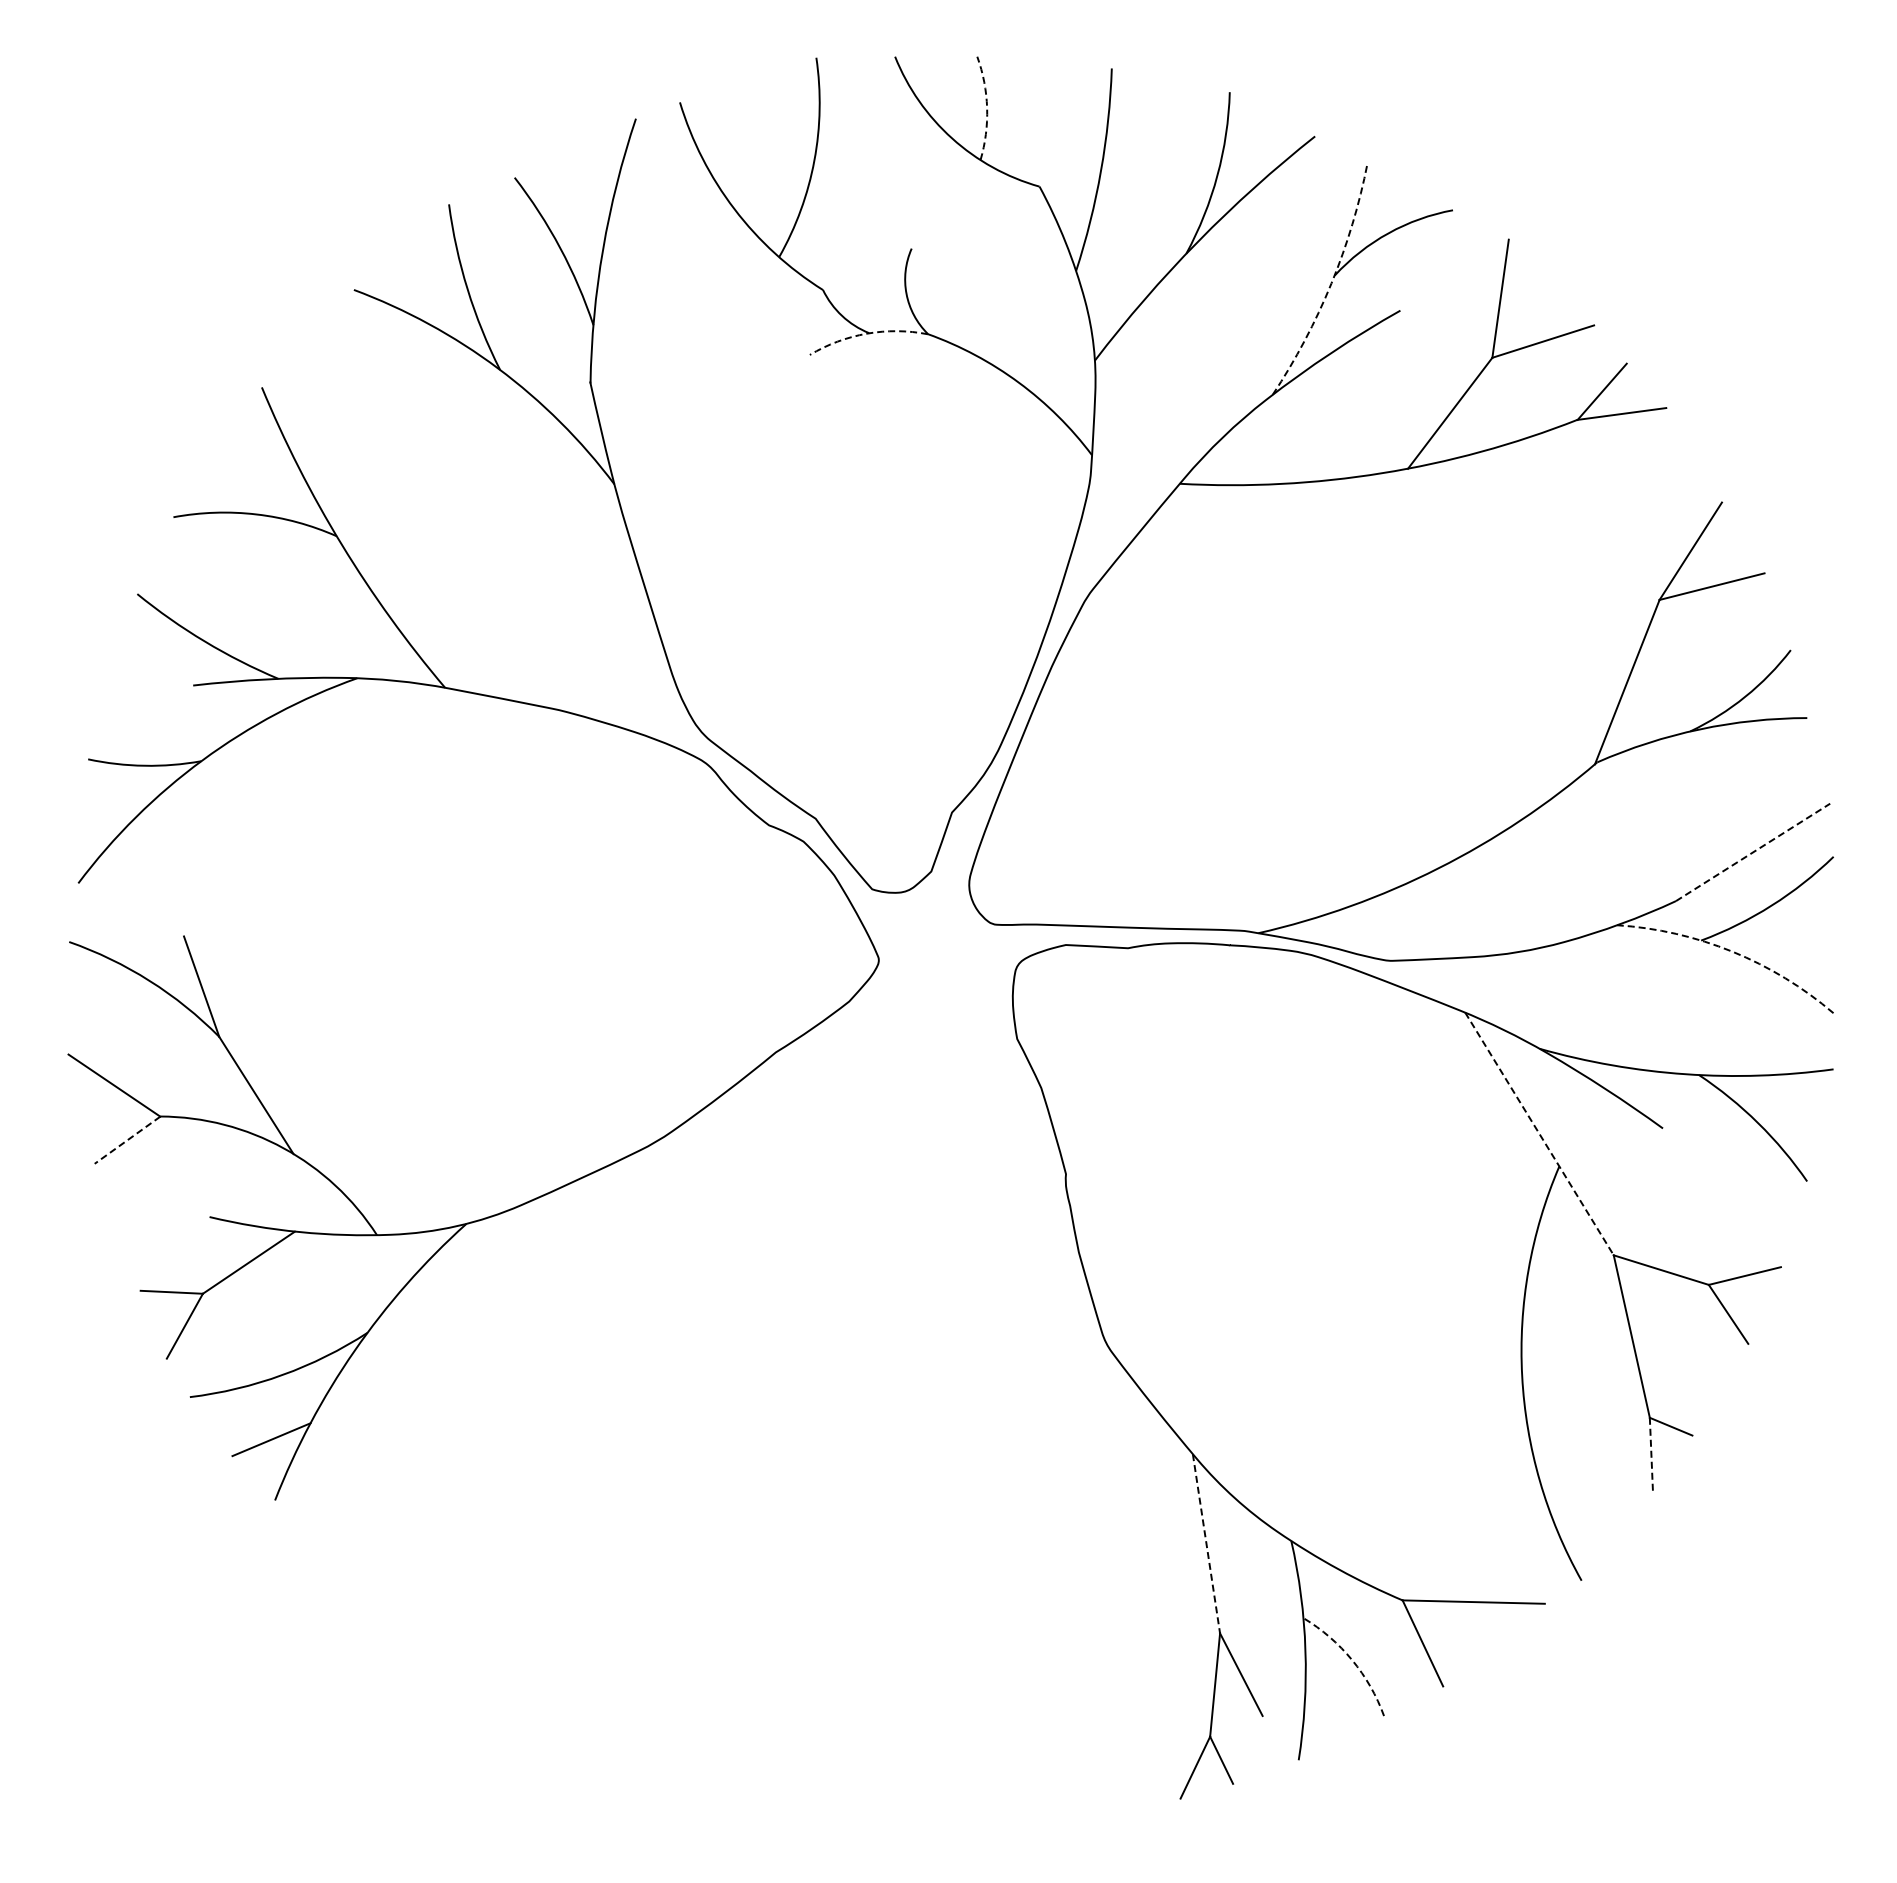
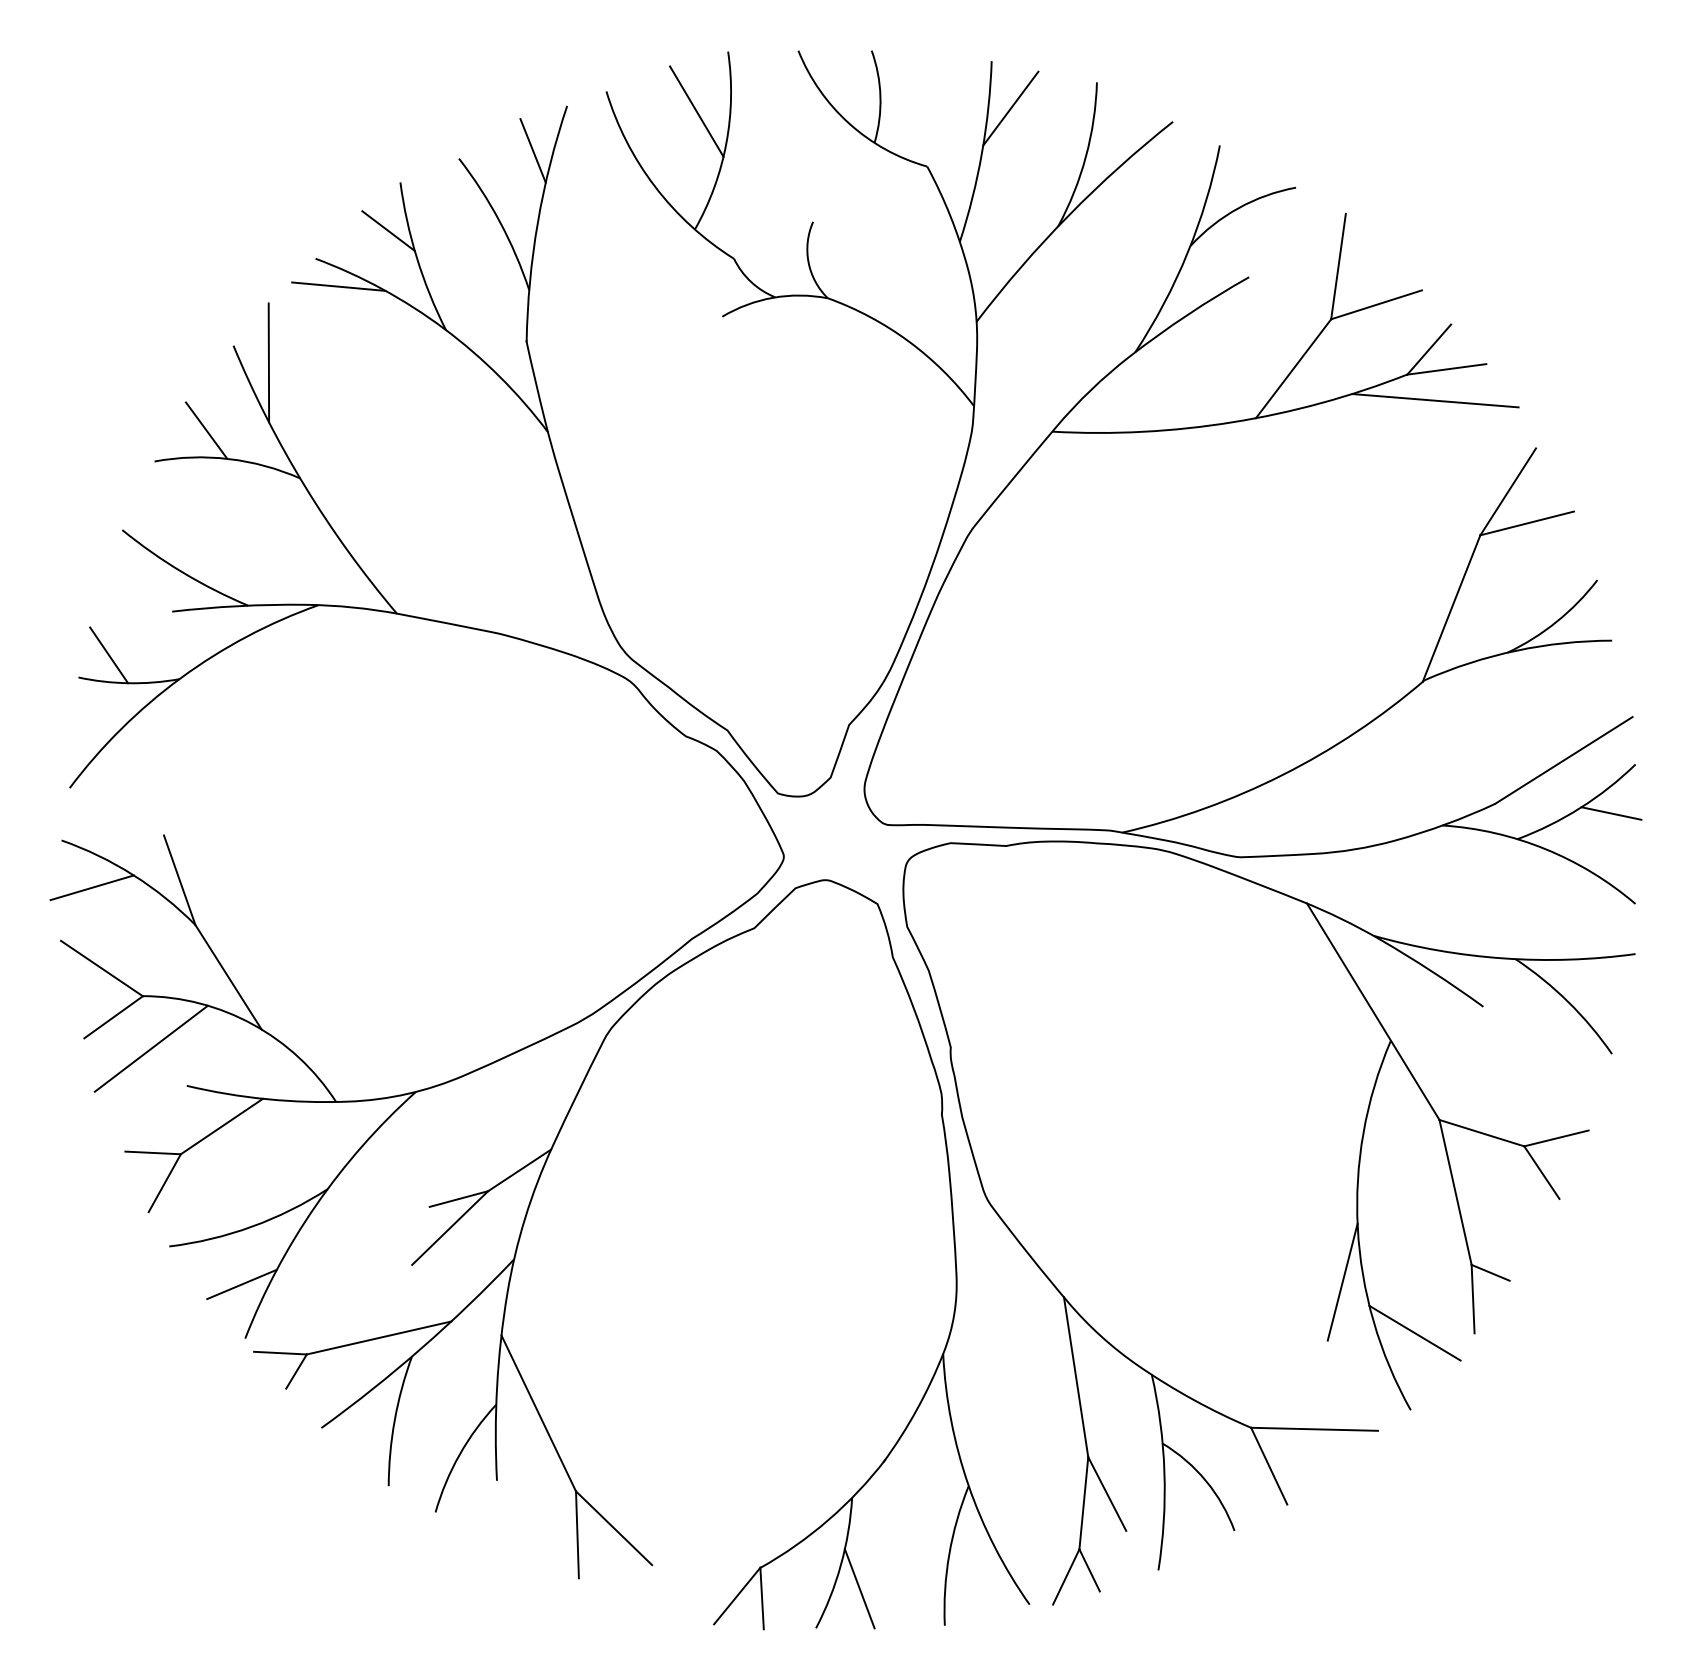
arc: (987, 108) -> (880, 96), dashed -> solid
line: (1133, 121) -> (1011, 108), added
line: (781, 124) -> (697, 111), added
line: (597, 168) -> (532, 150), added
line: (435, 258) -> (388, 230), added
arc: (1331, 283) -> (1187, 252), dashed -> solid
line: (379, 321) -> (338, 286), added
arc: (867, 333) -> (773, 297), dashed -> solid
line: (301, 406) -> (268, 362), added
line: (1609, 448) -> (1435, 400), added
line: (231, 482) -> (206, 430), added
line: (122, 734) -> (109, 655), added
line: (1753, 852) -> (1564, 760), dashed -> solid
line: (1806, 911) -> (1611, 813), added
arc: (1732, 951) -> (1545, 848), dashed -> solid
line: (103, 994) -> (92, 887), added
line: (1539, 1134) -> (1373, 1012), dashed -> solid
line: (127, 1140) -> (113, 1017), dashed -> solid
line: (169, 1175) -> (151, 1048), added
part: (590, 1364) -> (526, 1217), added
line: (1504, 1436) -> (1342, 1281), added
line: (1651, 1456) -> (1473, 1299), dashed -> solid
line: (1586, 1493) -> (1415, 1332), added
line: (1206, 1543) -> (1076, 1377), dashed -> solid
arc: (1352, 1660) -> (1206, 1481), dashed -> solid

